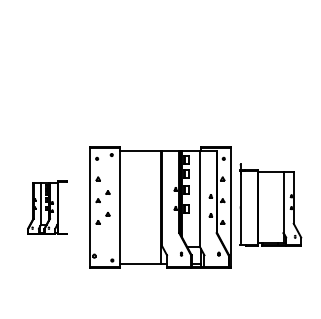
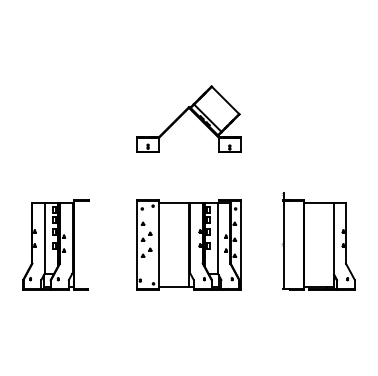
part: (160, 100) -> (189, 118), added
part: (47, 207) -> (55, 244), size x1.43
part: (160, 207) -> (189, 244), size x0.62

